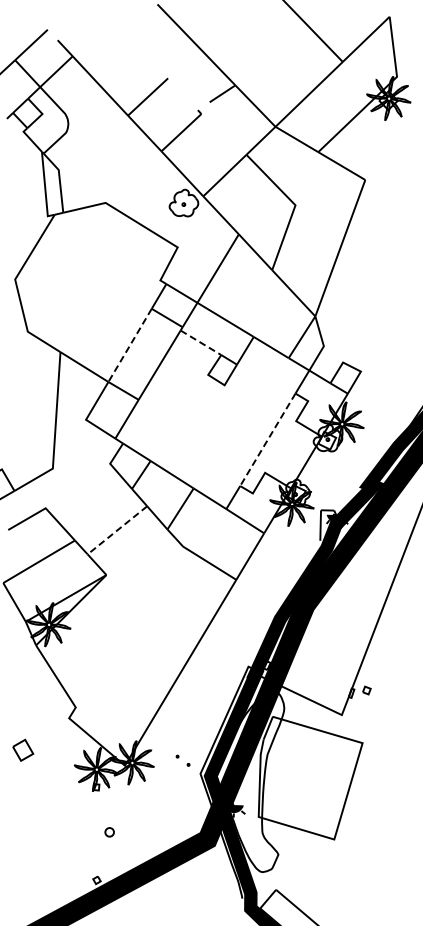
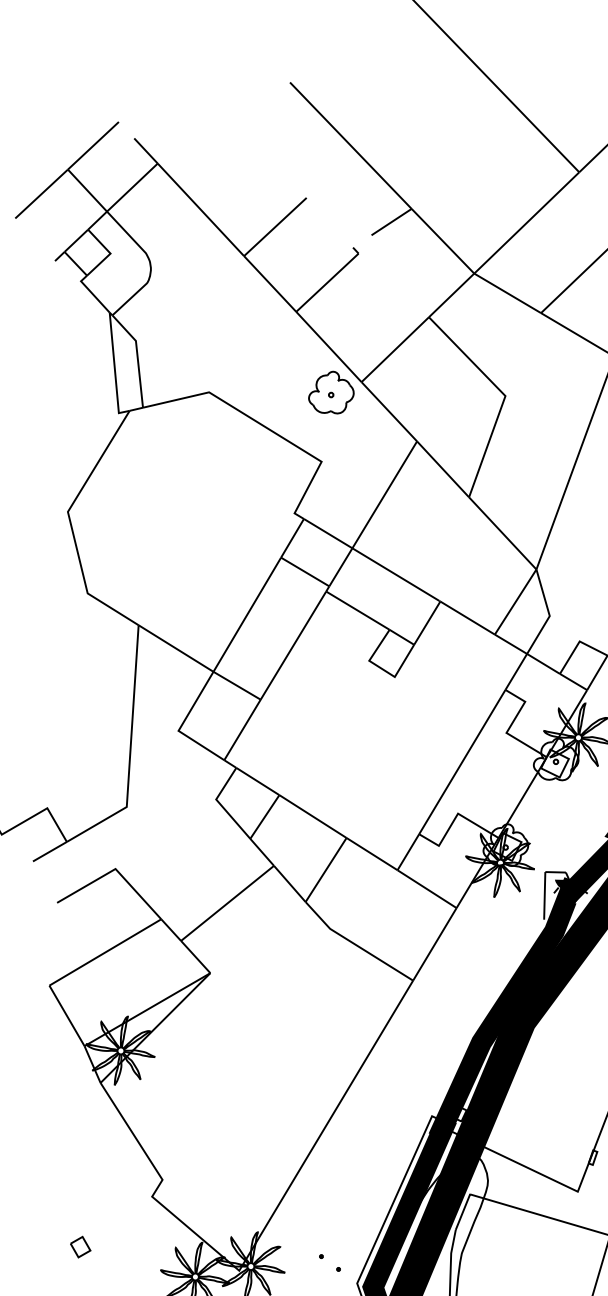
line: (200, 342) -> (357, 610), dashed -> solid
line: (130, 345) -> (247, 614), dashed -> solid
line: (267, 439) -> (461, 761), dashed -> solid
line: (117, 530) -> (227, 903), dashed -> solid
part: (23, 750) -> (80, 1247), size x0.62

